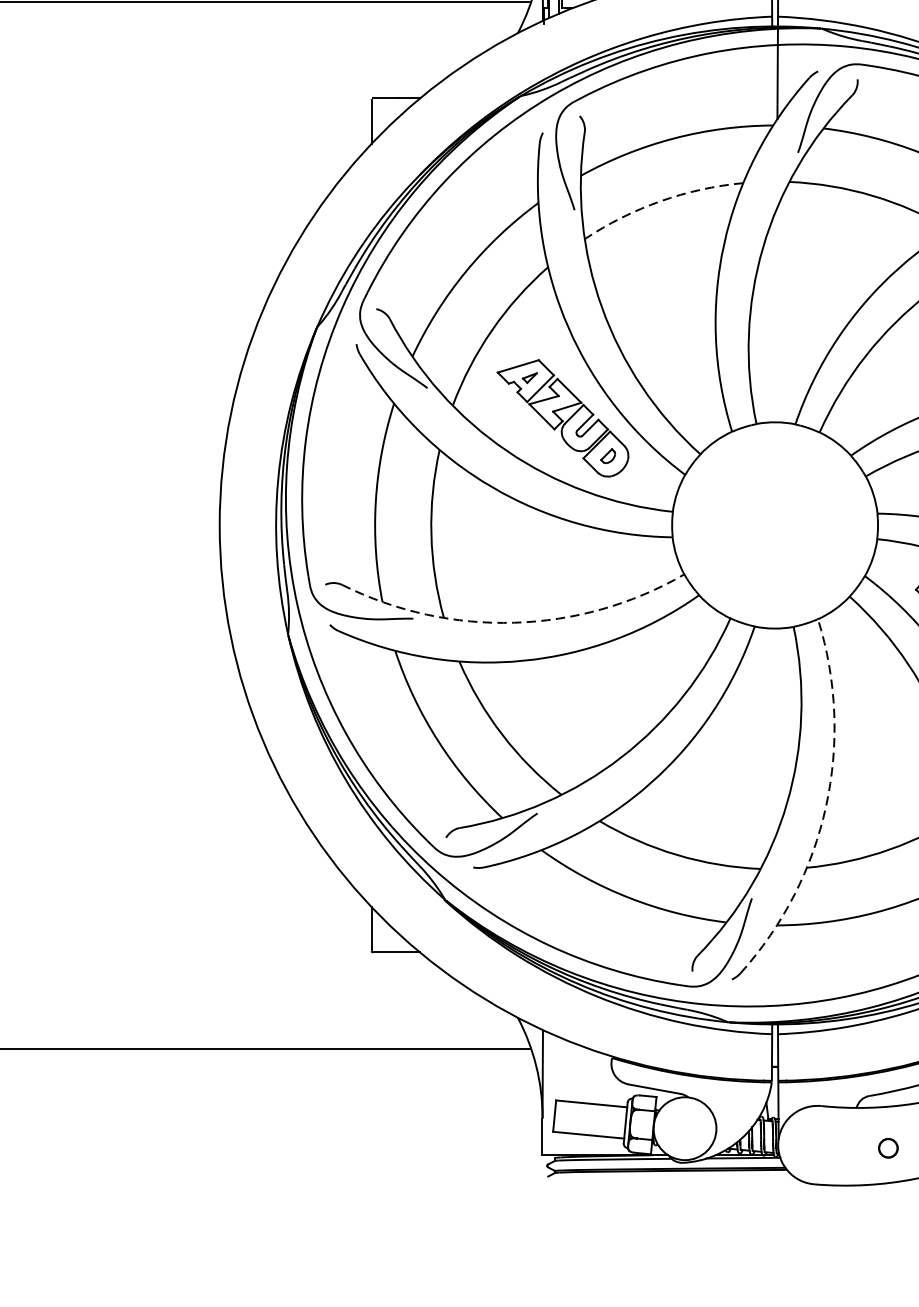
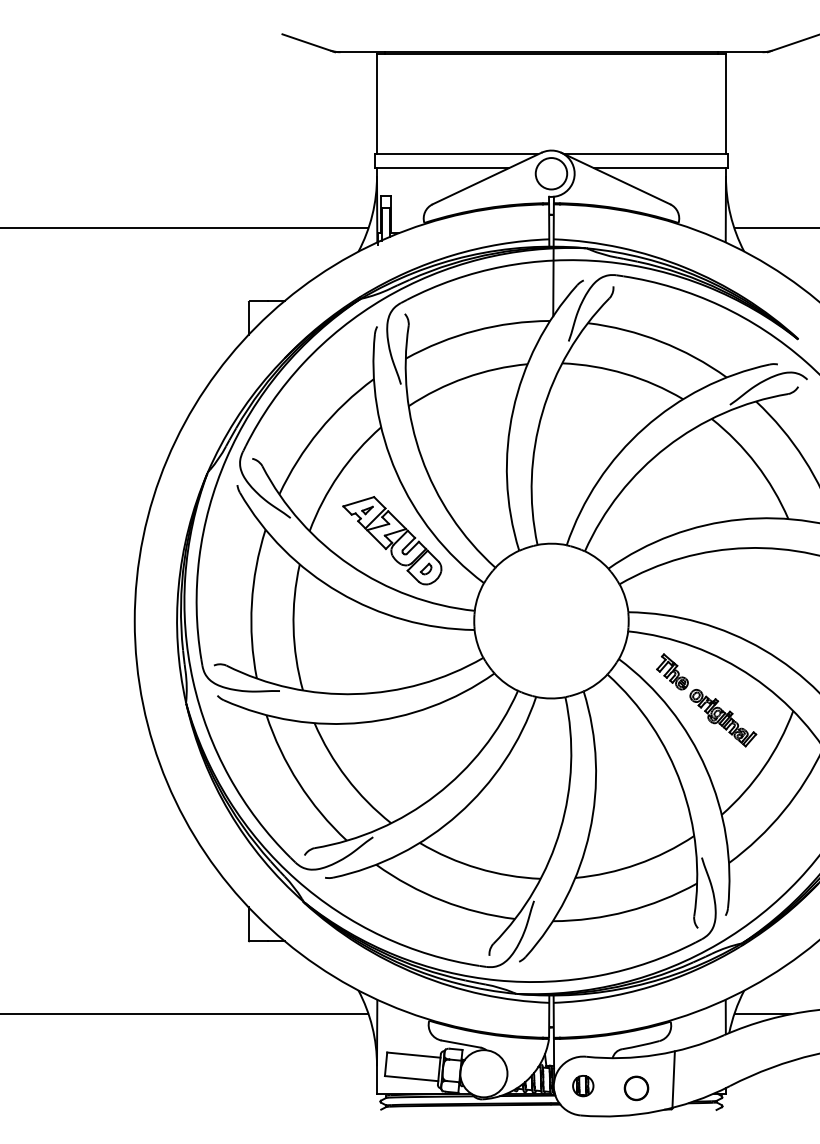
arc: (660, 200) -> (465, 377), dashed -> solid
arc: (513, 623) -> (355, 694), dashed -> solid
arc: (825, 805) -> (589, 831), dashed -> solid
part: (817, 1145) -> (583, 1086), added
part: (888, 1148) -> (636, 1088), size x1.67

